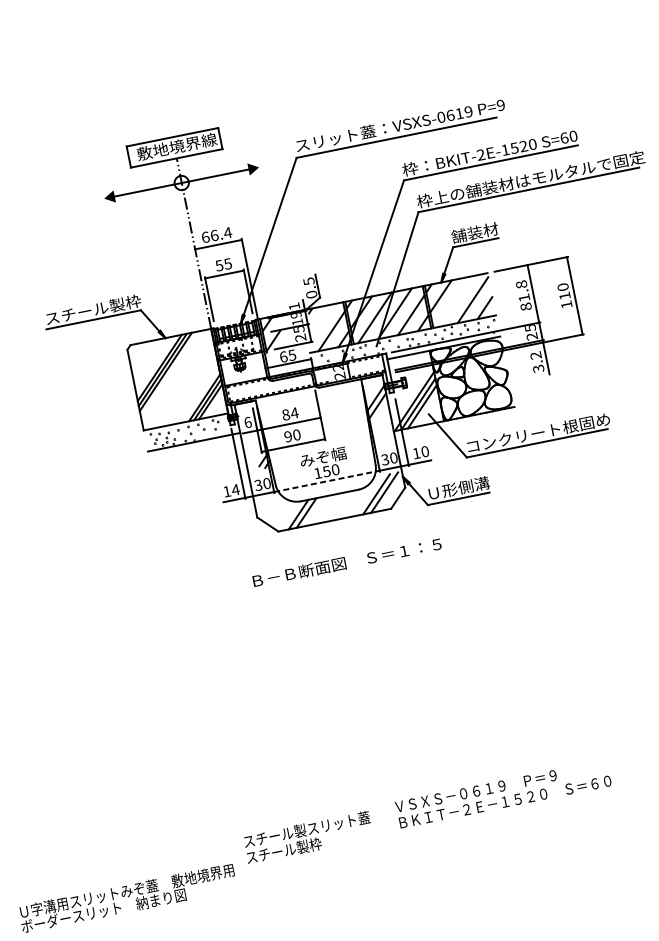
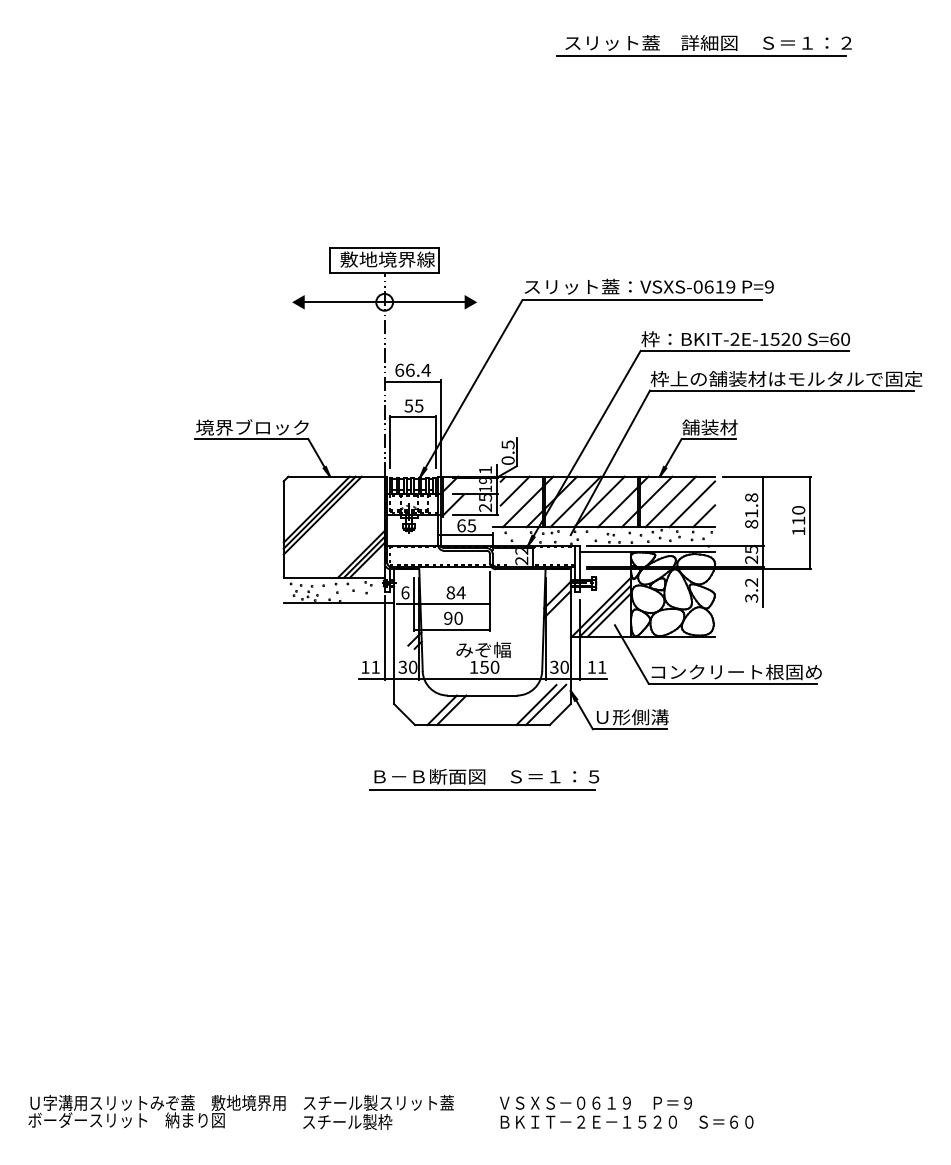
line: (454, 301) -> (670, 501), added
text: (93, 309) -> (253, 427), スチール製枠 -> 境界ブロック
line: (322, 318) -> (514, 490), added
text: (425, 450) -> (602, 666), 10 -> 11
line: (326, 481) -> (482, 678), dashed -> solid
text: (235, 490) -> (375, 667), 14 -> 11
line: (345, 574) -> (482, 789), added
text: (503, 793) -> (626, 1112), moved
text: (308, 837) -> (378, 1112), moved

